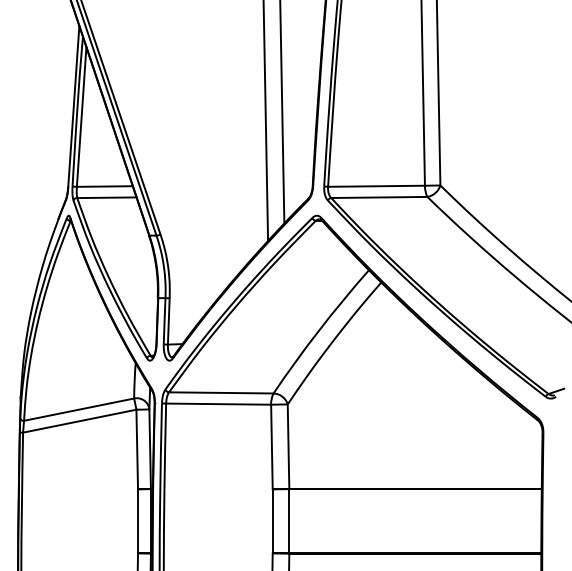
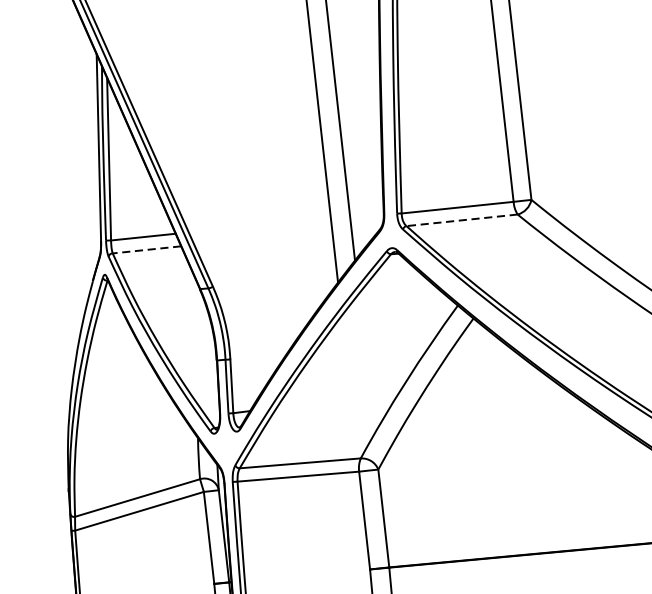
line: (106, 197) -> (146, 249), solid -> dashed
line: (378, 197) -> (461, 220), solid -> dashed

